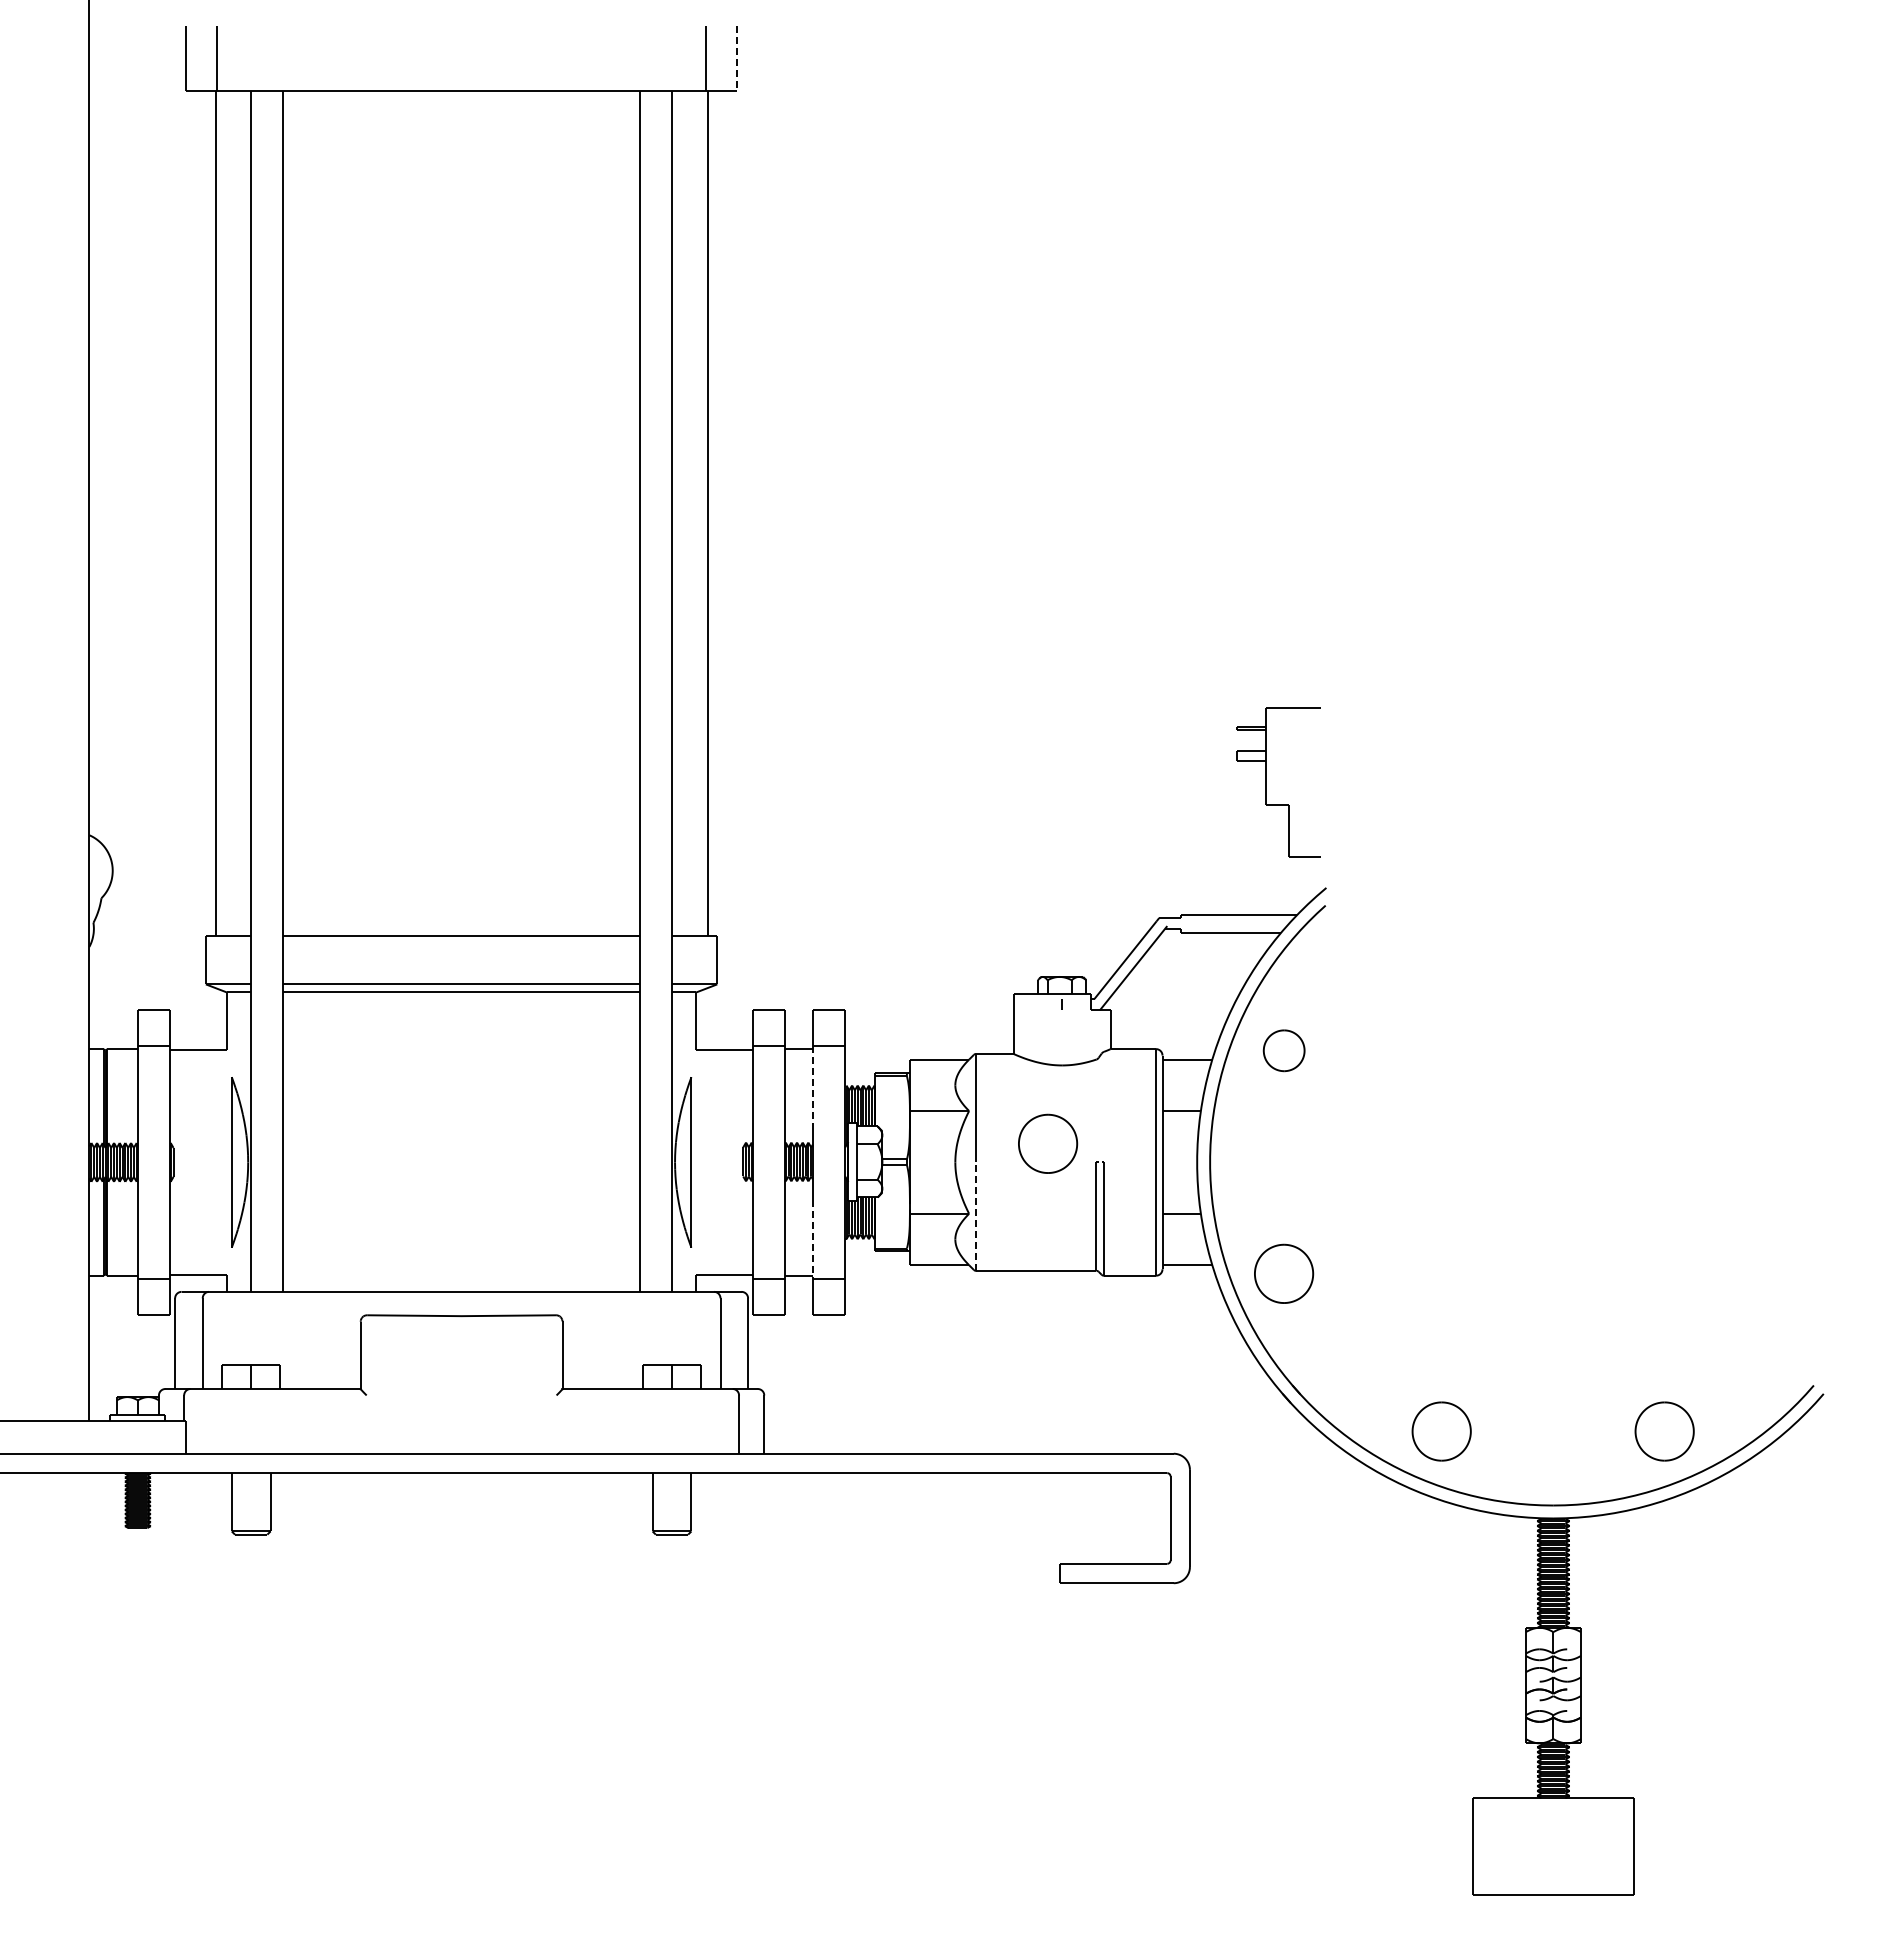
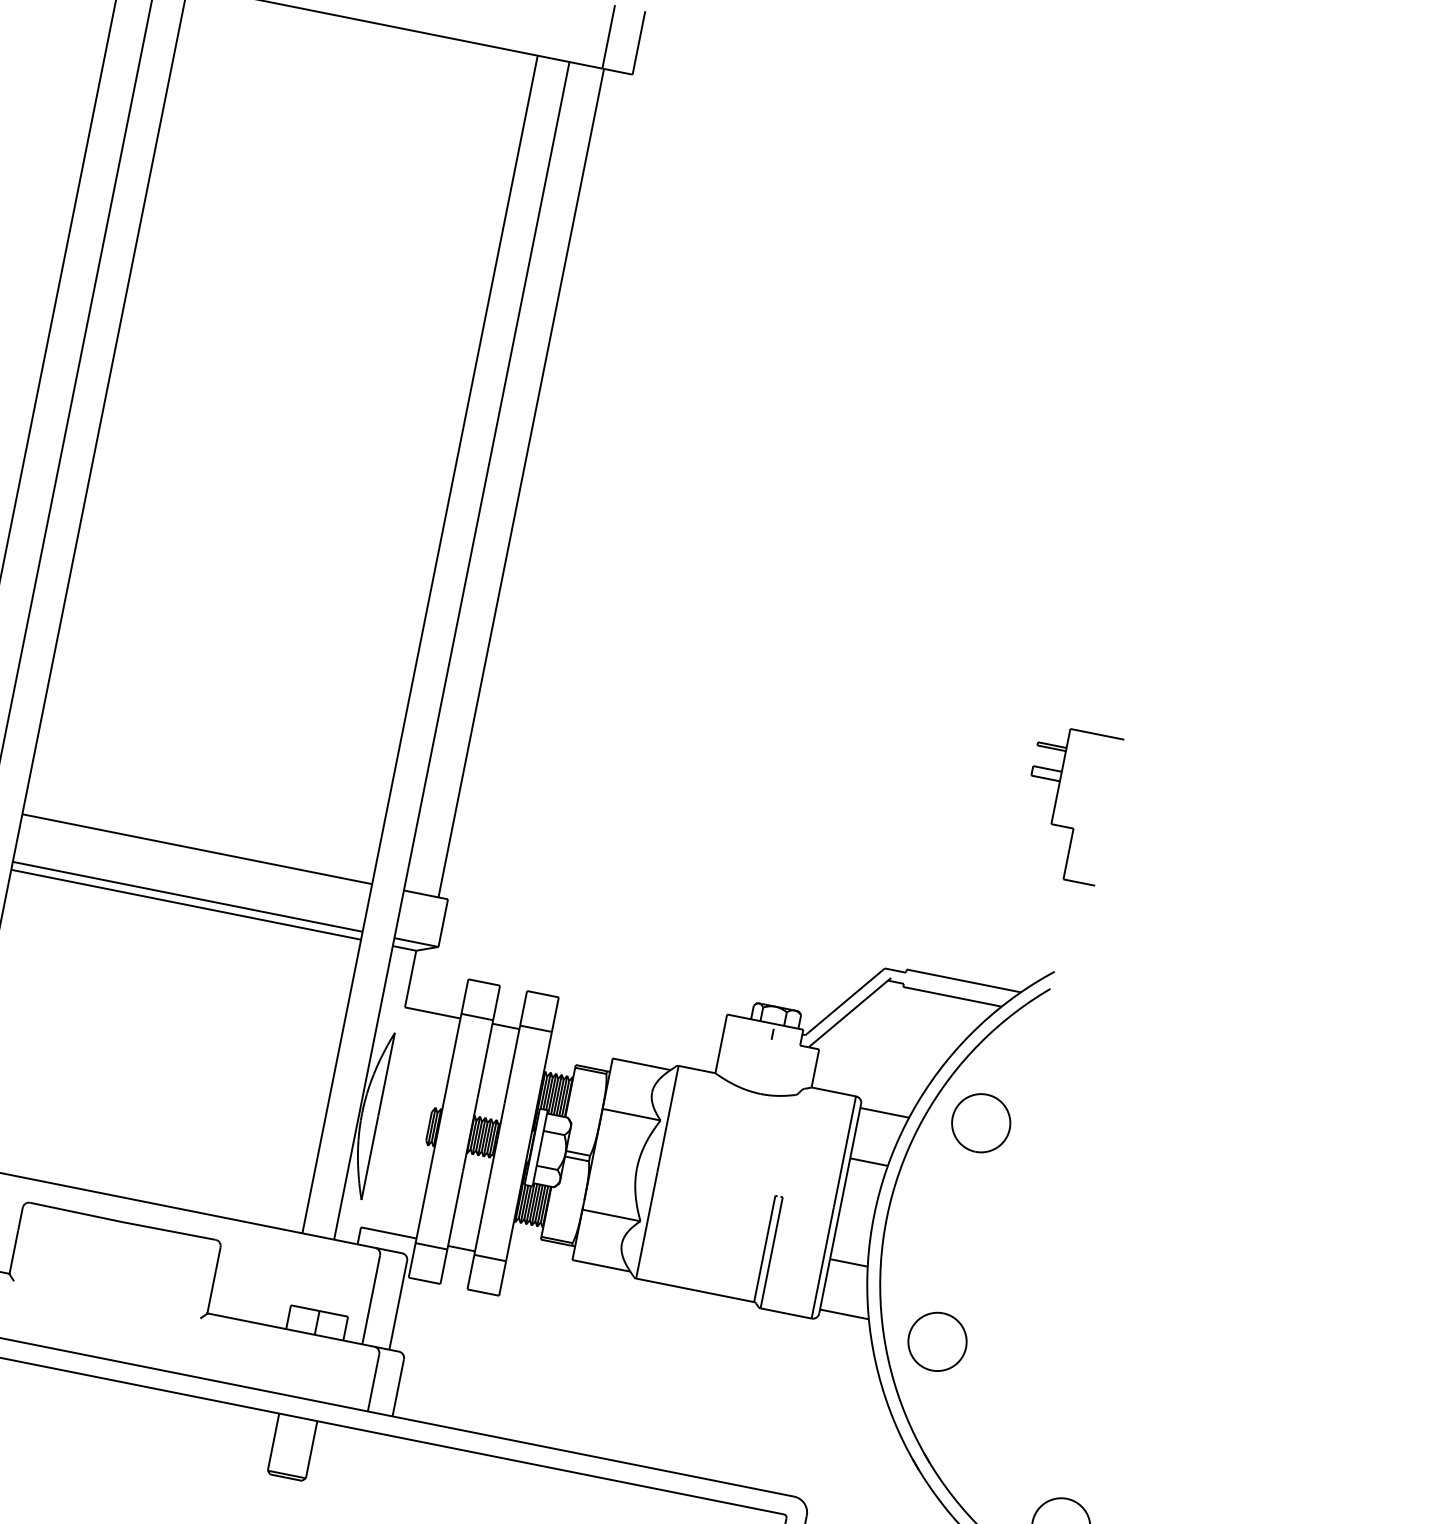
line: (736, 59) -> (638, 43), dashed -> solid
part: (1266, 782) -> (1056, 802), moved
part: (1284, 1050) -> (981, 1122), size x1.43
line: (812, 1085) -> (512, 1064), dashed -> solid
part: (1048, 1143) -> (732, 1167), removed
line: (976, 1216) -> (647, 1225), dashed -> solid
line: (812, 1239) -> (481, 1215), dashed -> solid

